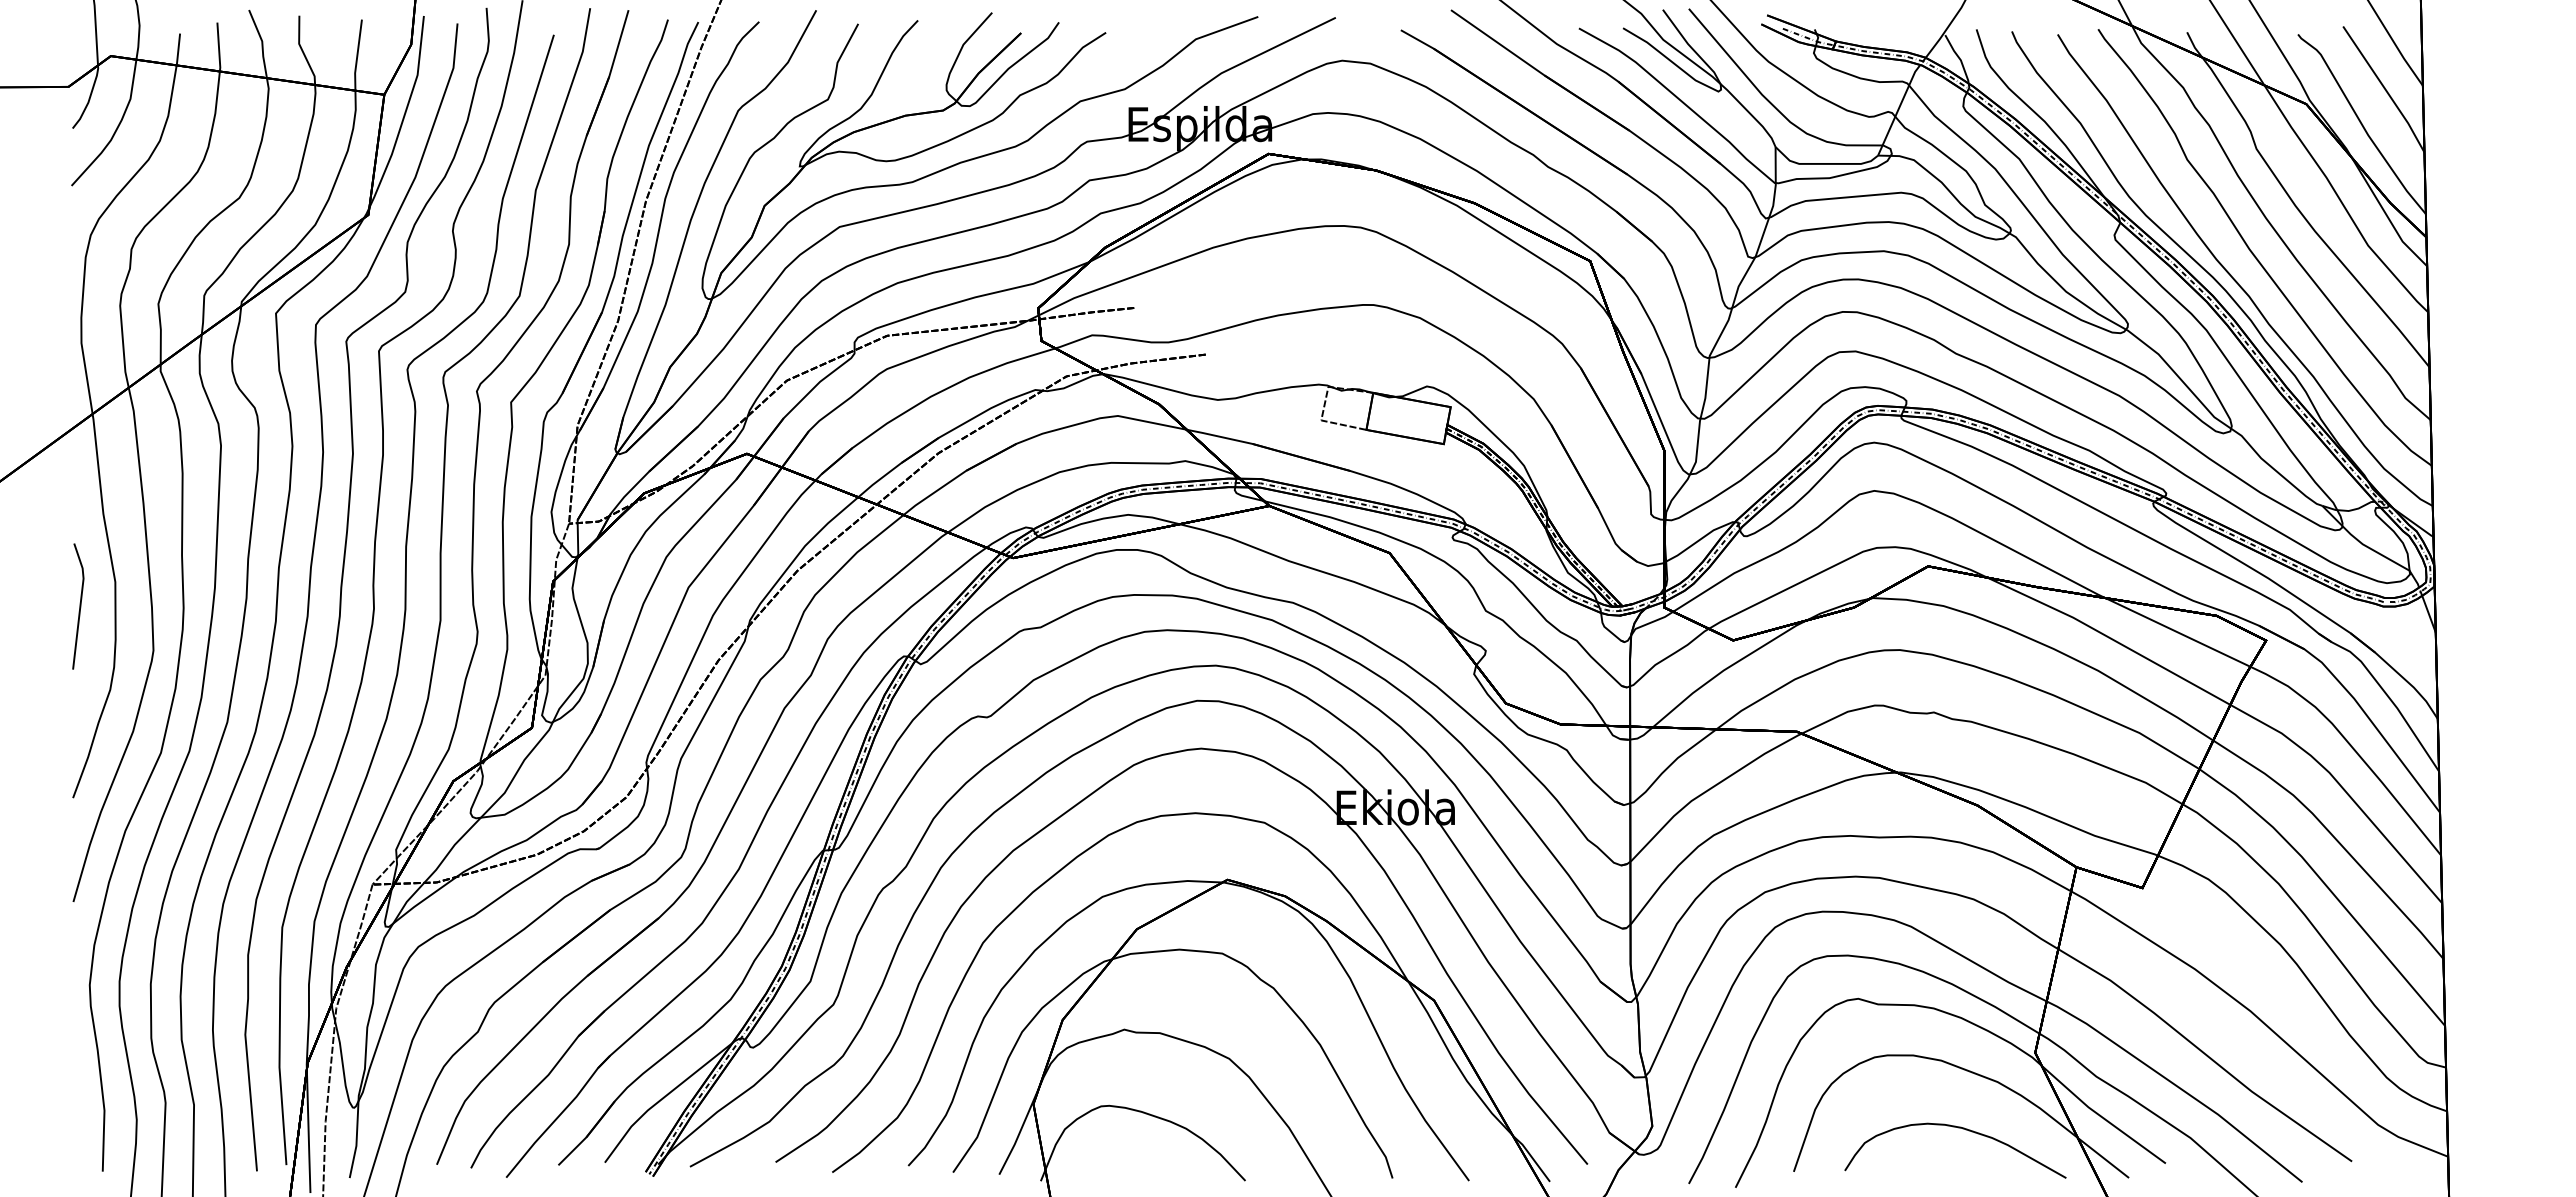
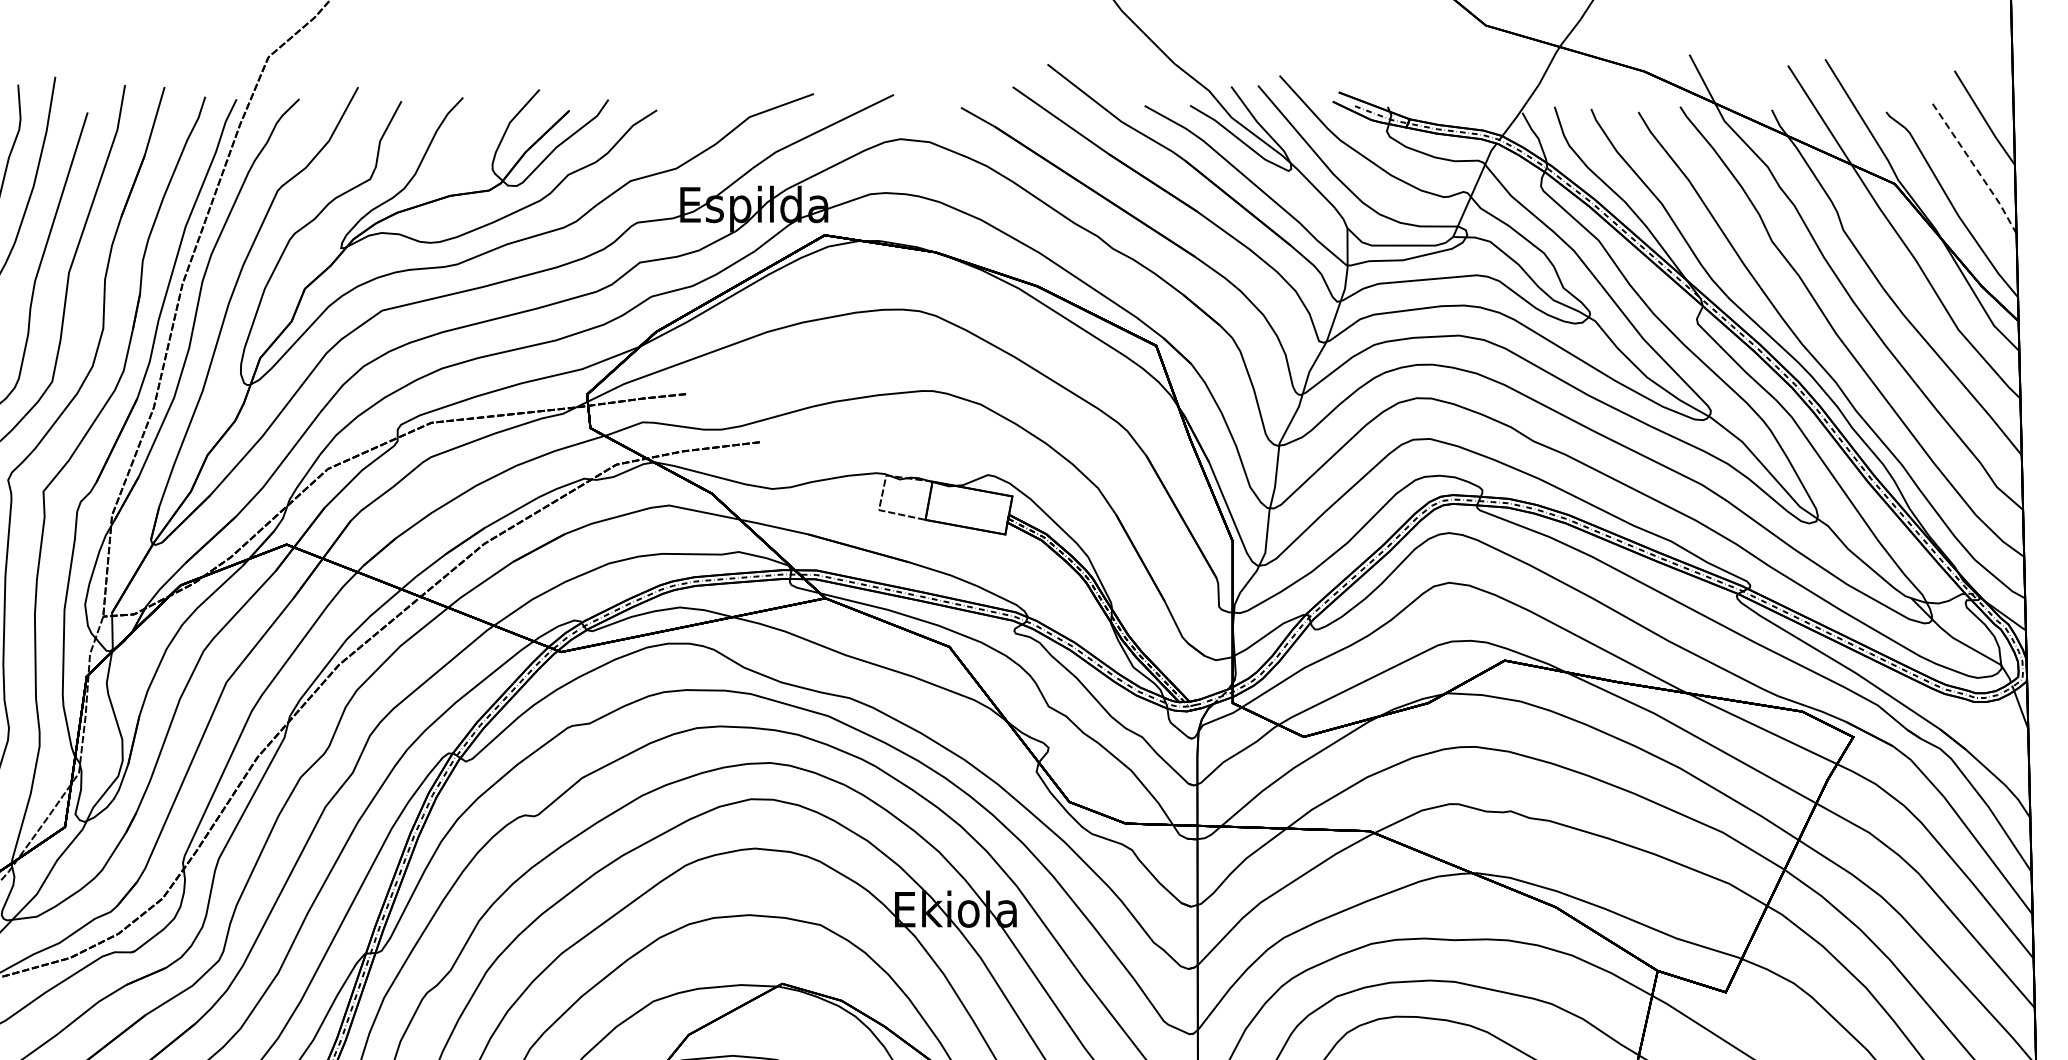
line: (2386, 90) -> (1977, 169), solid -> dashed

